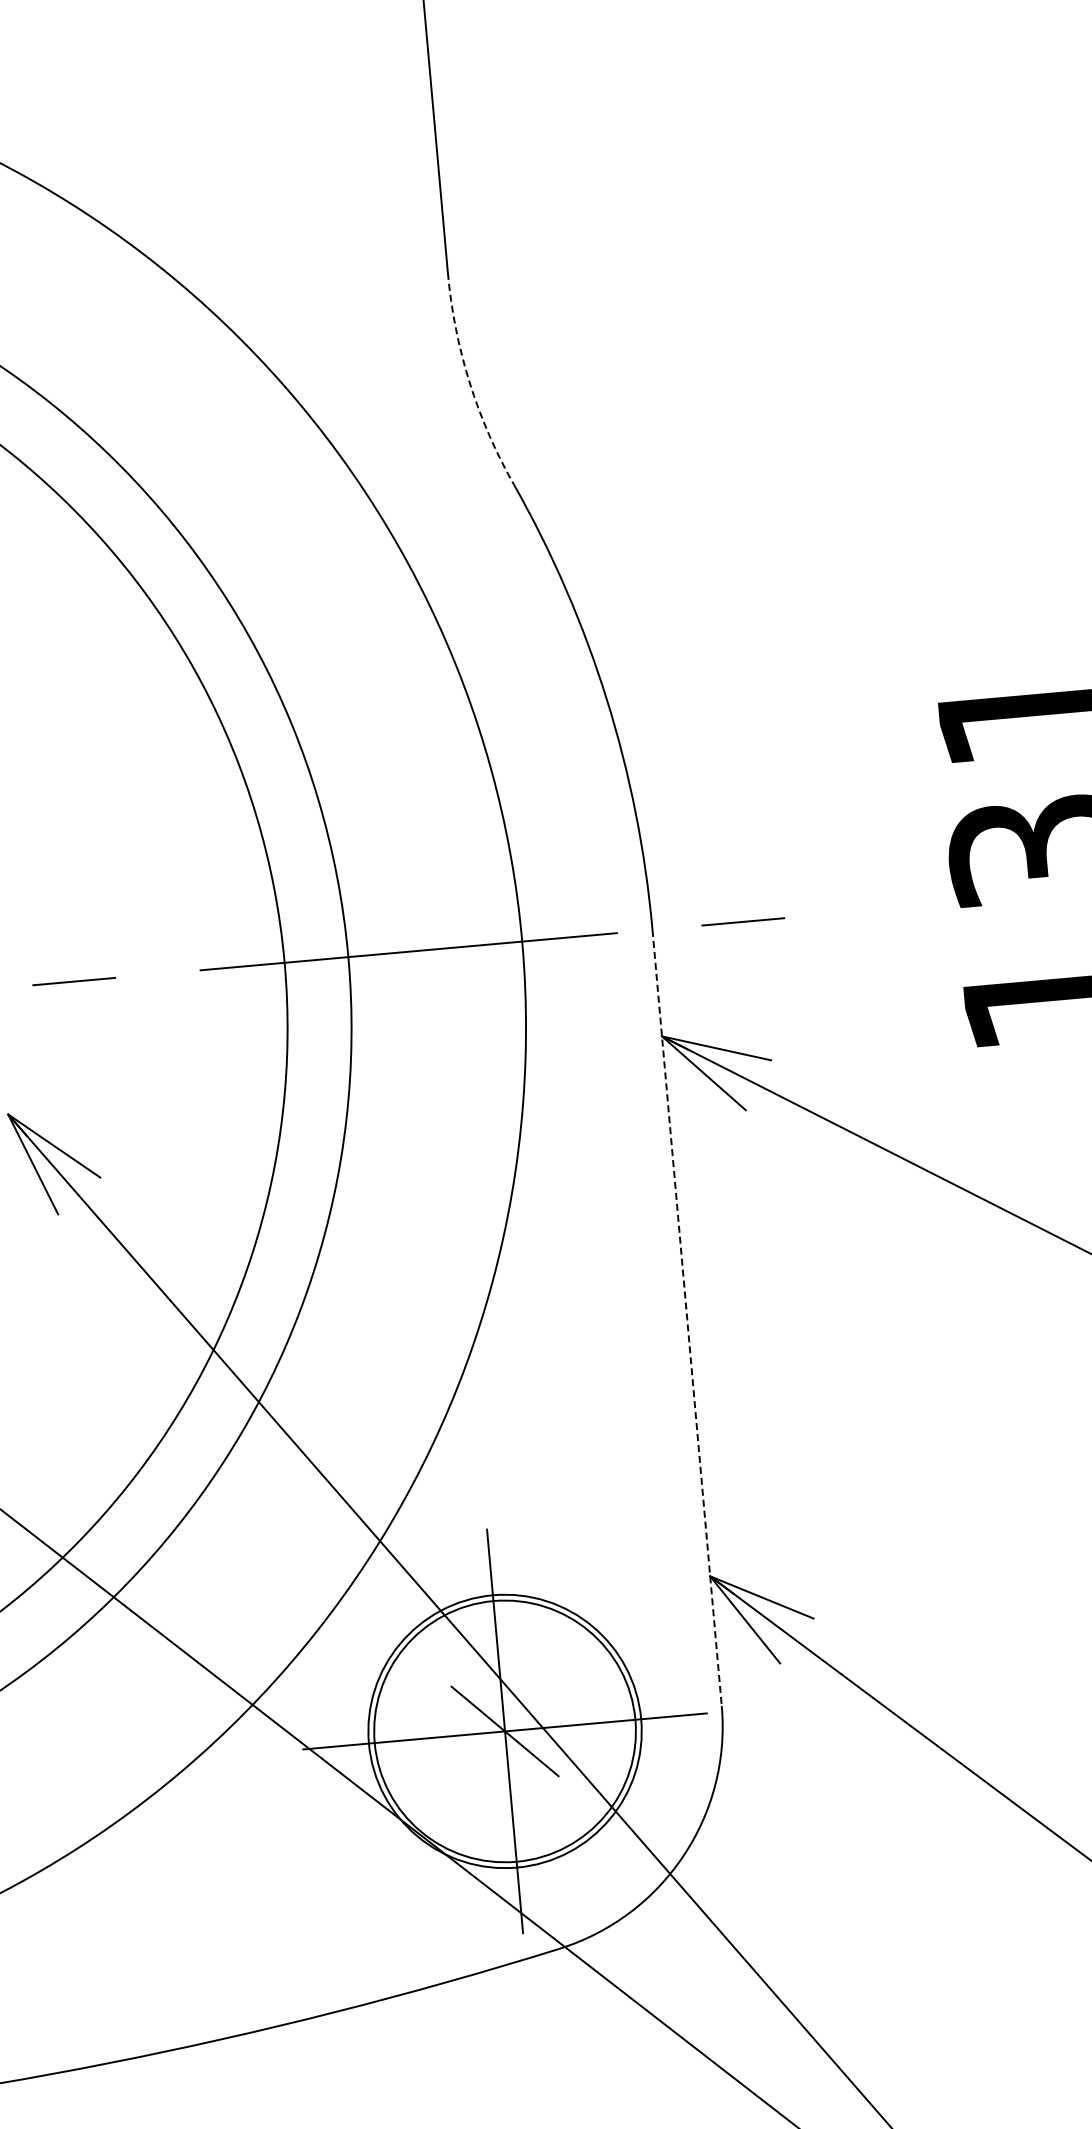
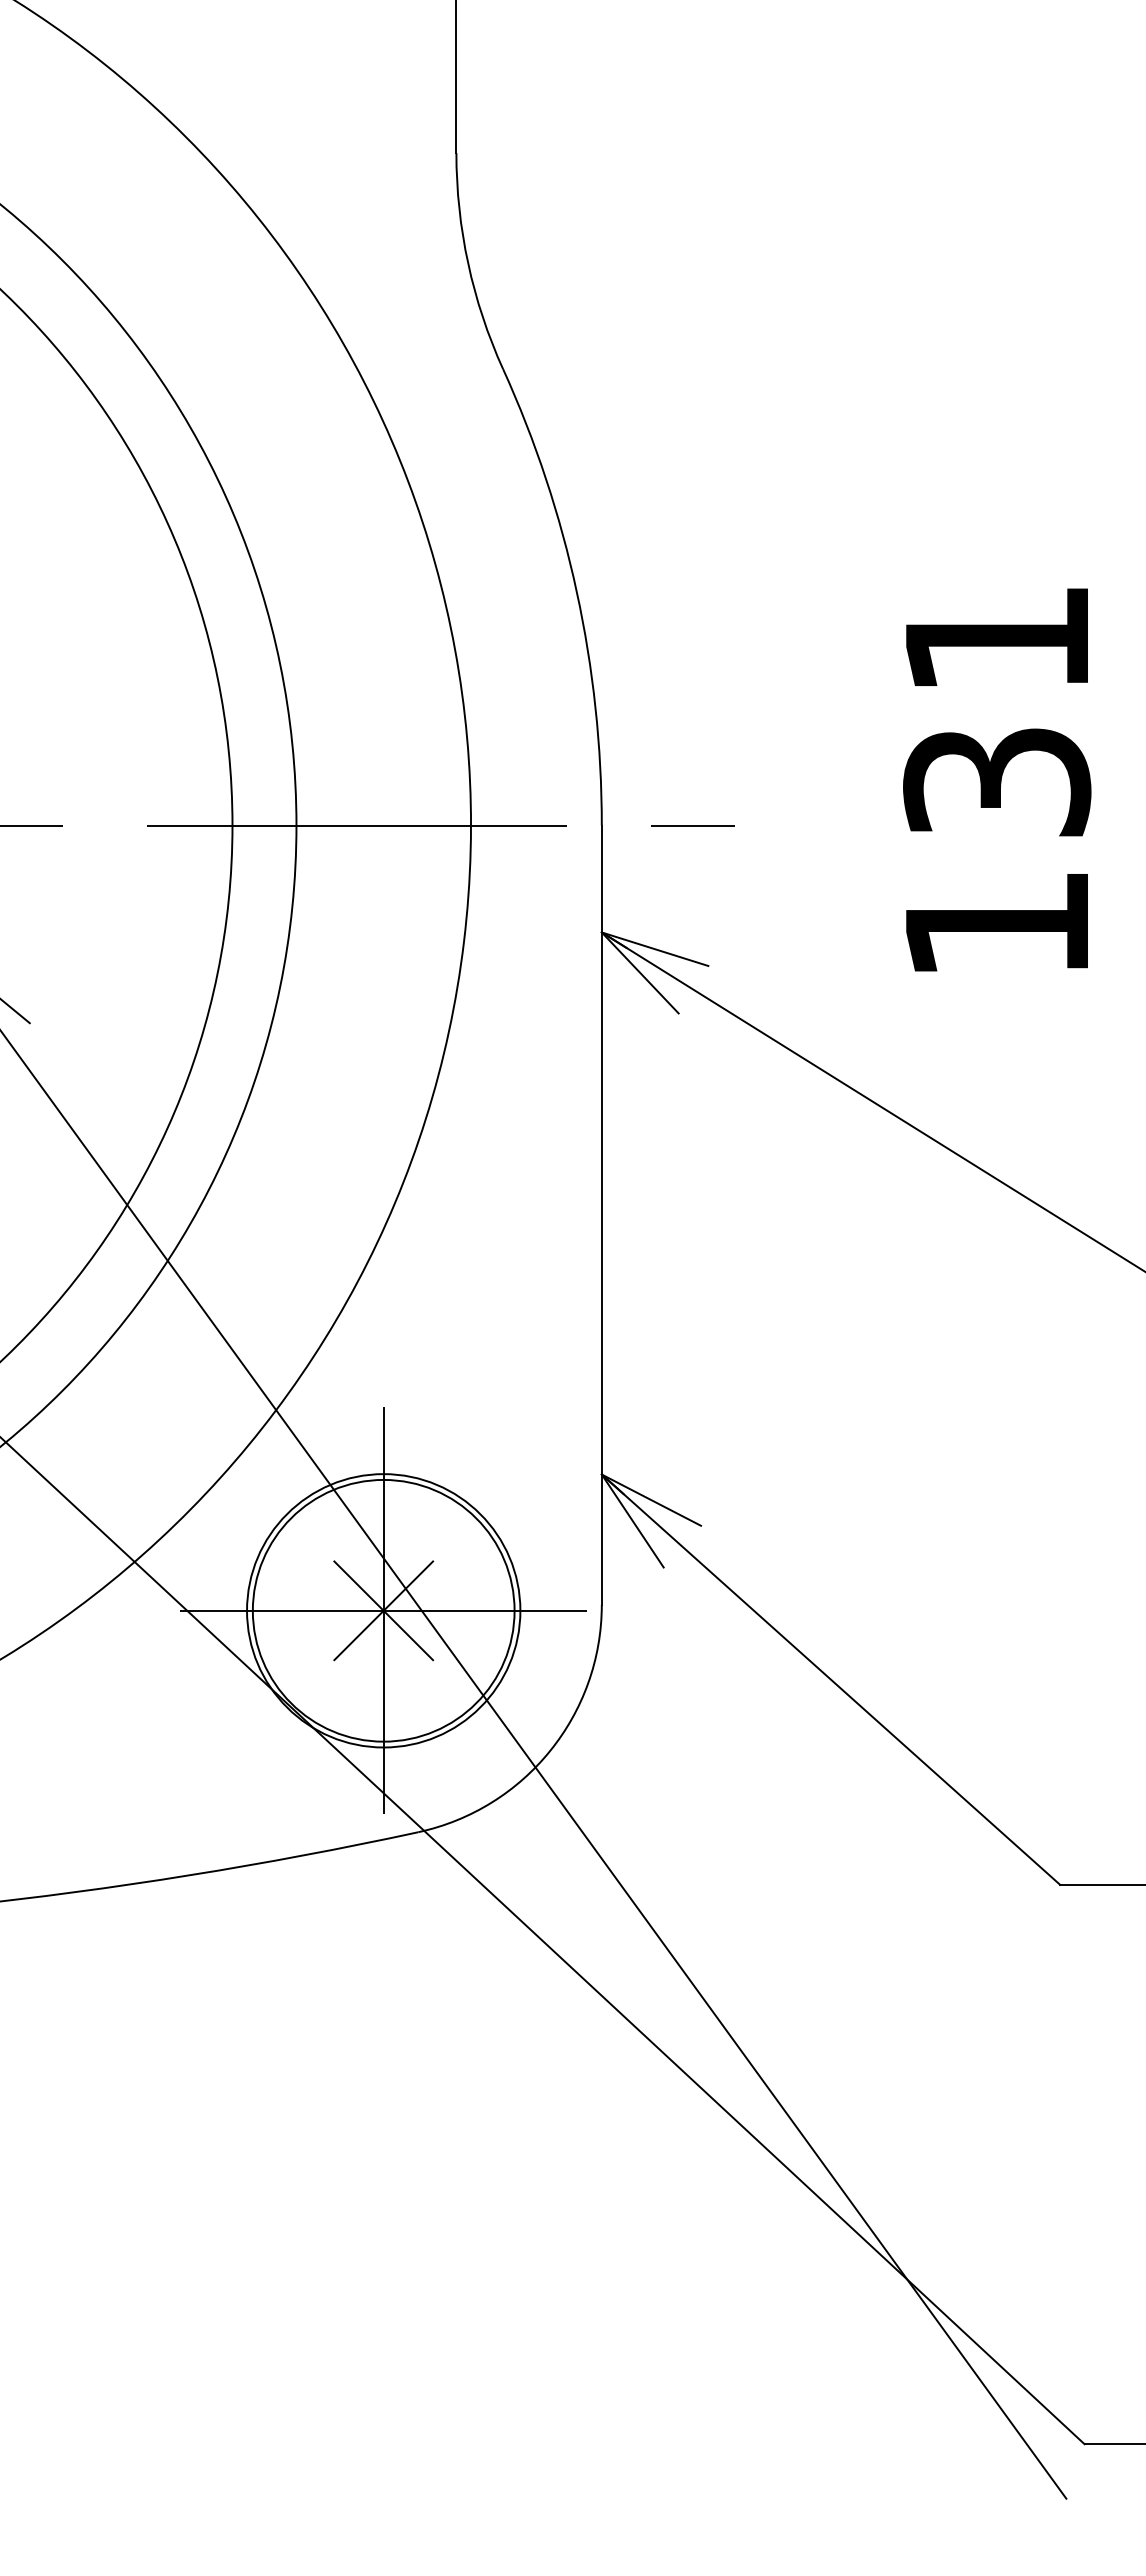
arc: (469, 381) -> (468, 263), dashed -> solid
line: (686, 1318) -> (601, 1215), dashed -> solid
line: (504, 1731) -> (383, 1610), added

